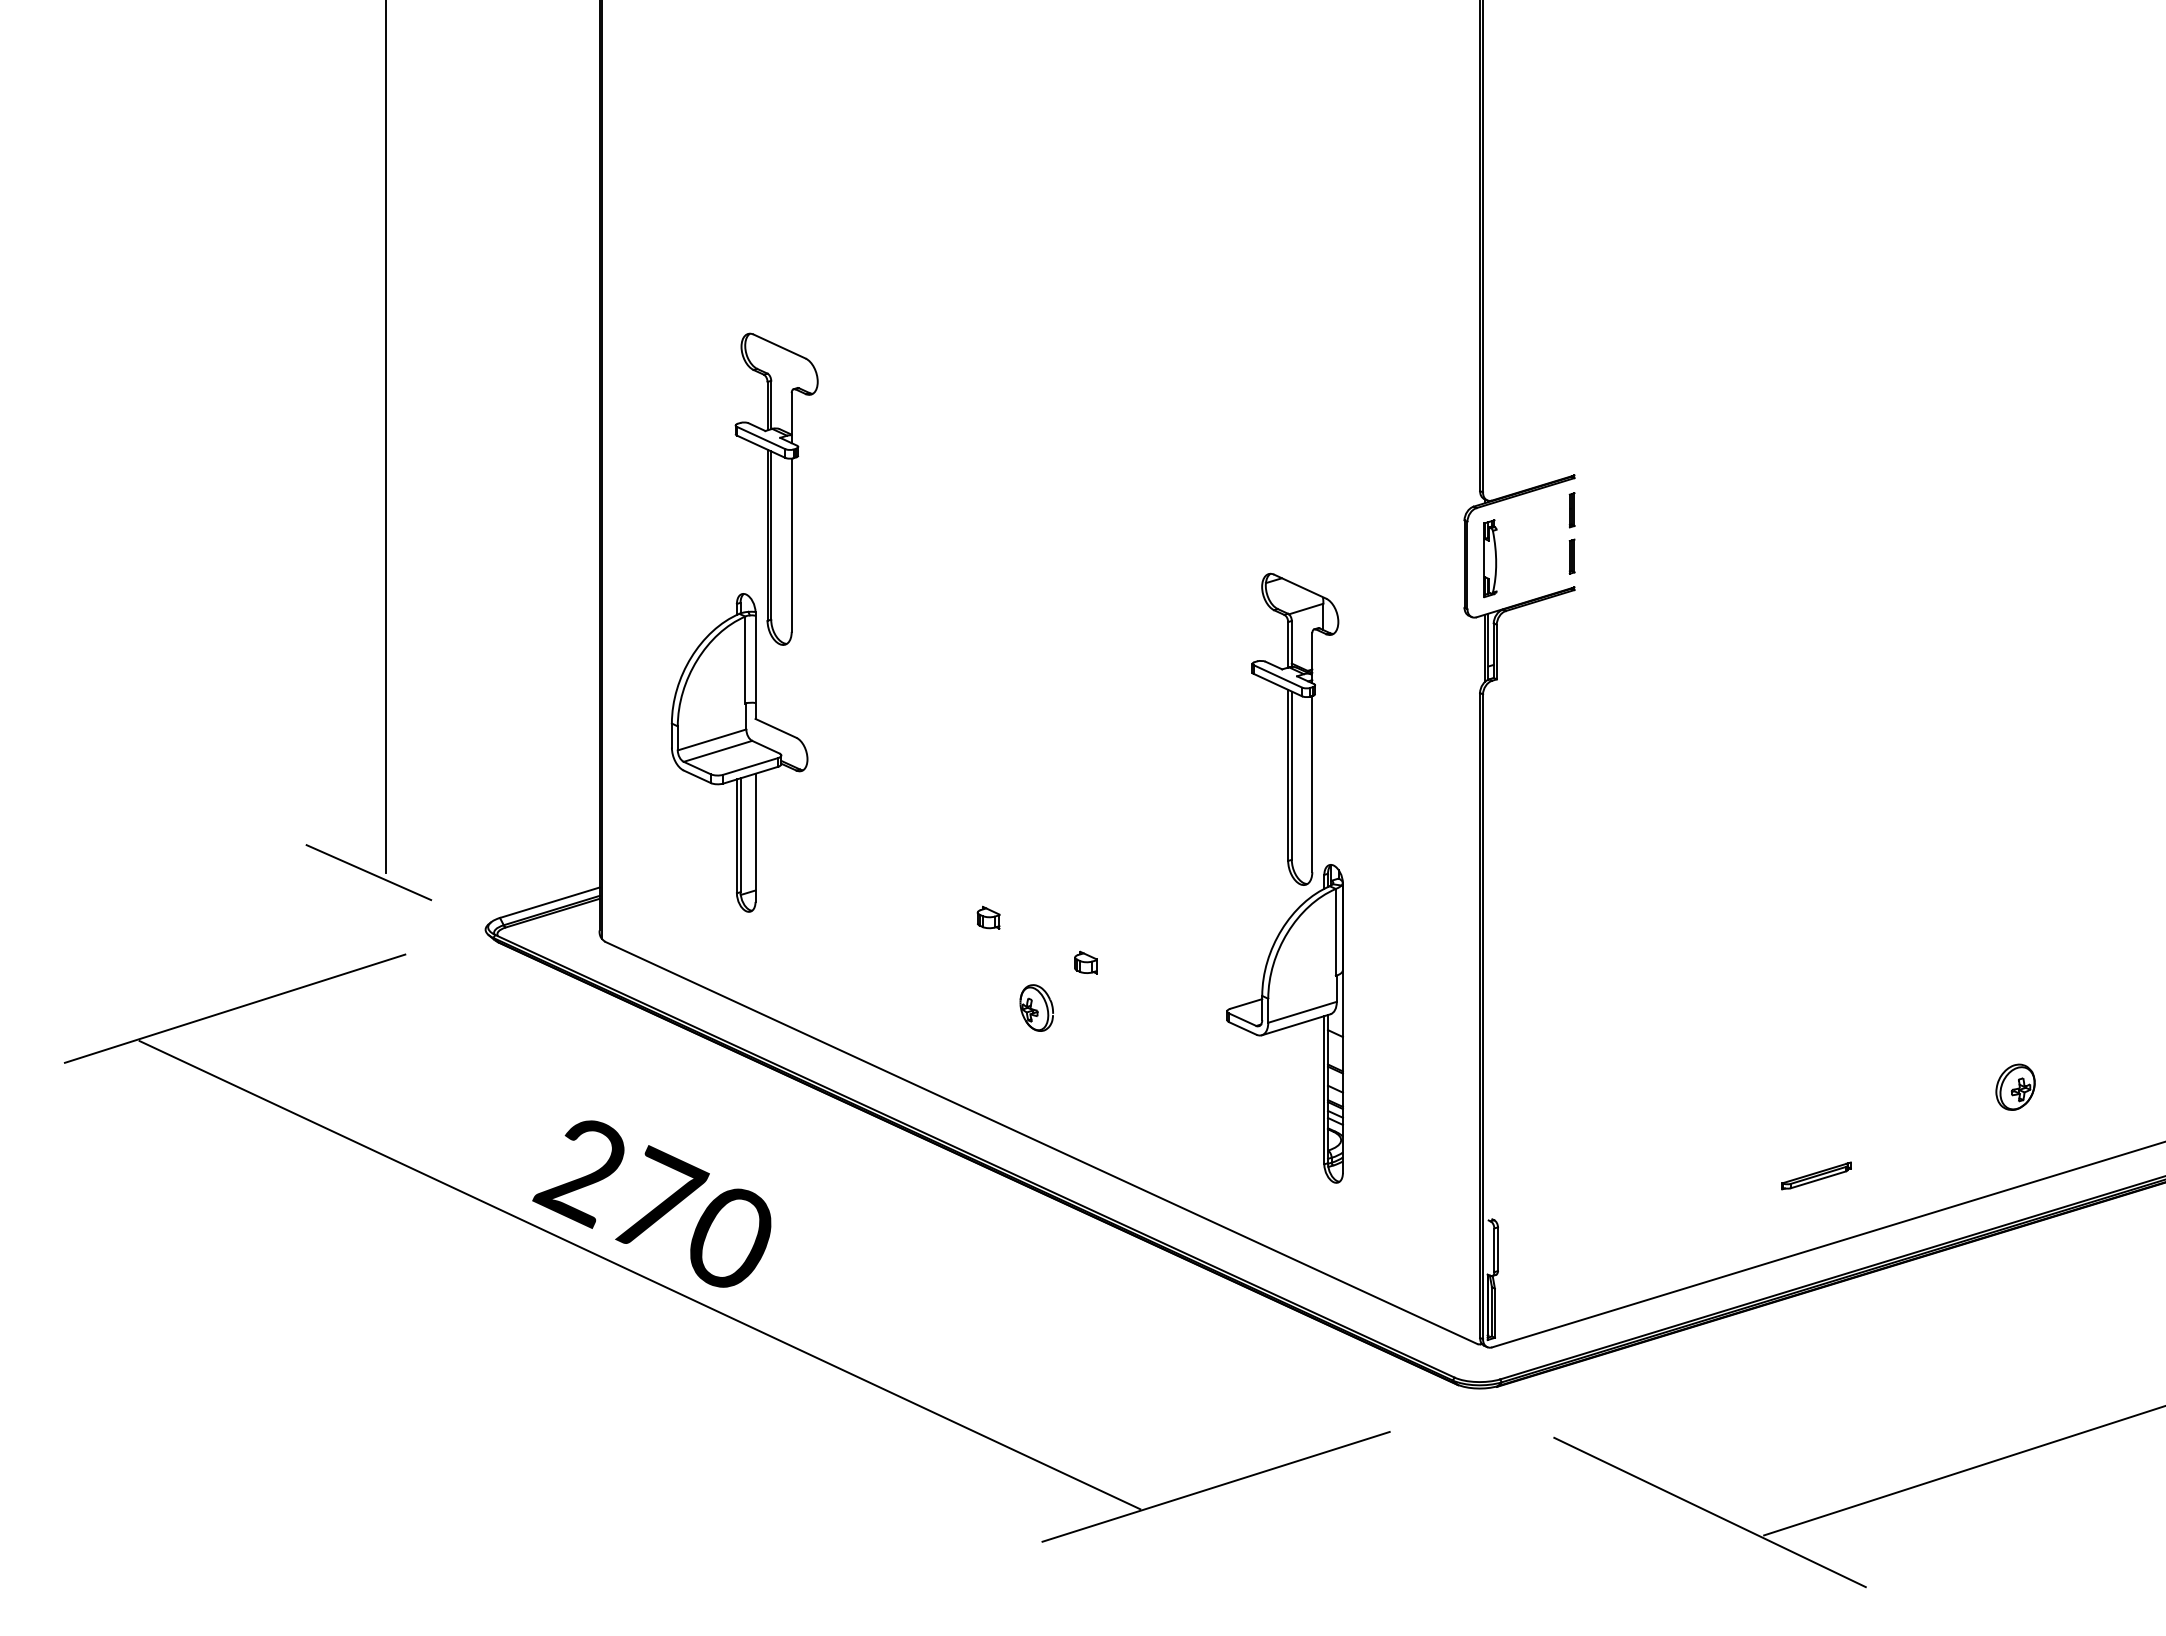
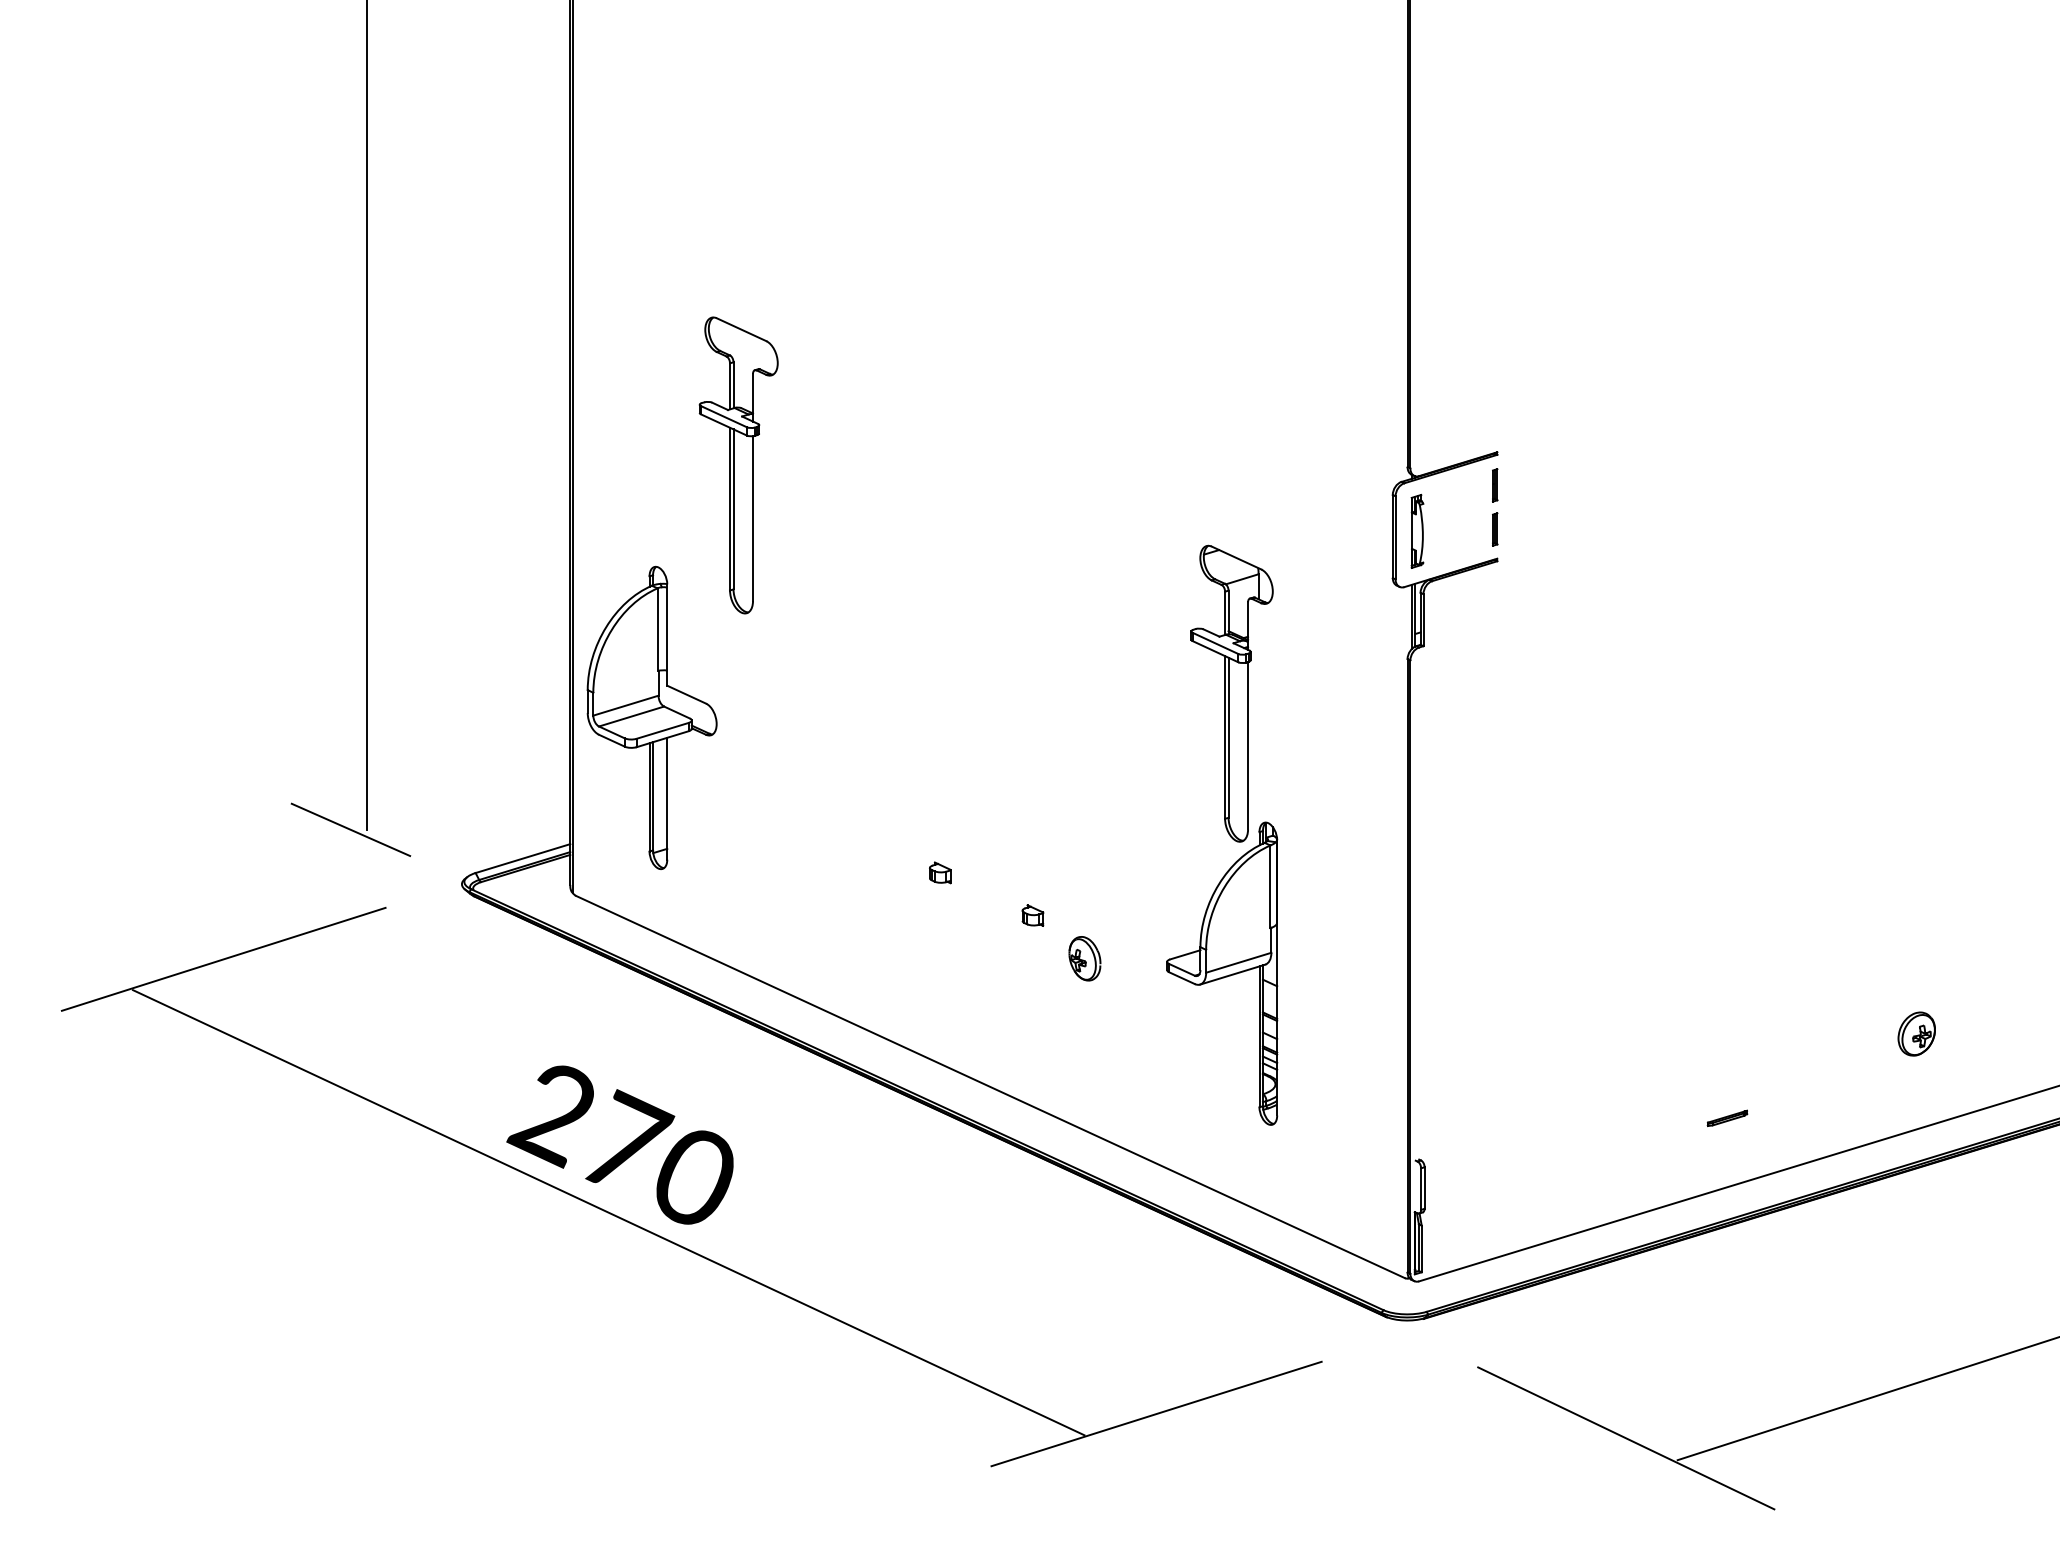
part: (739, 752) -> (652, 717), moved
part: (1036, 1007) -> (1084, 958), moved
part: (1816, 1175) -> (1727, 1117), size x0.6

